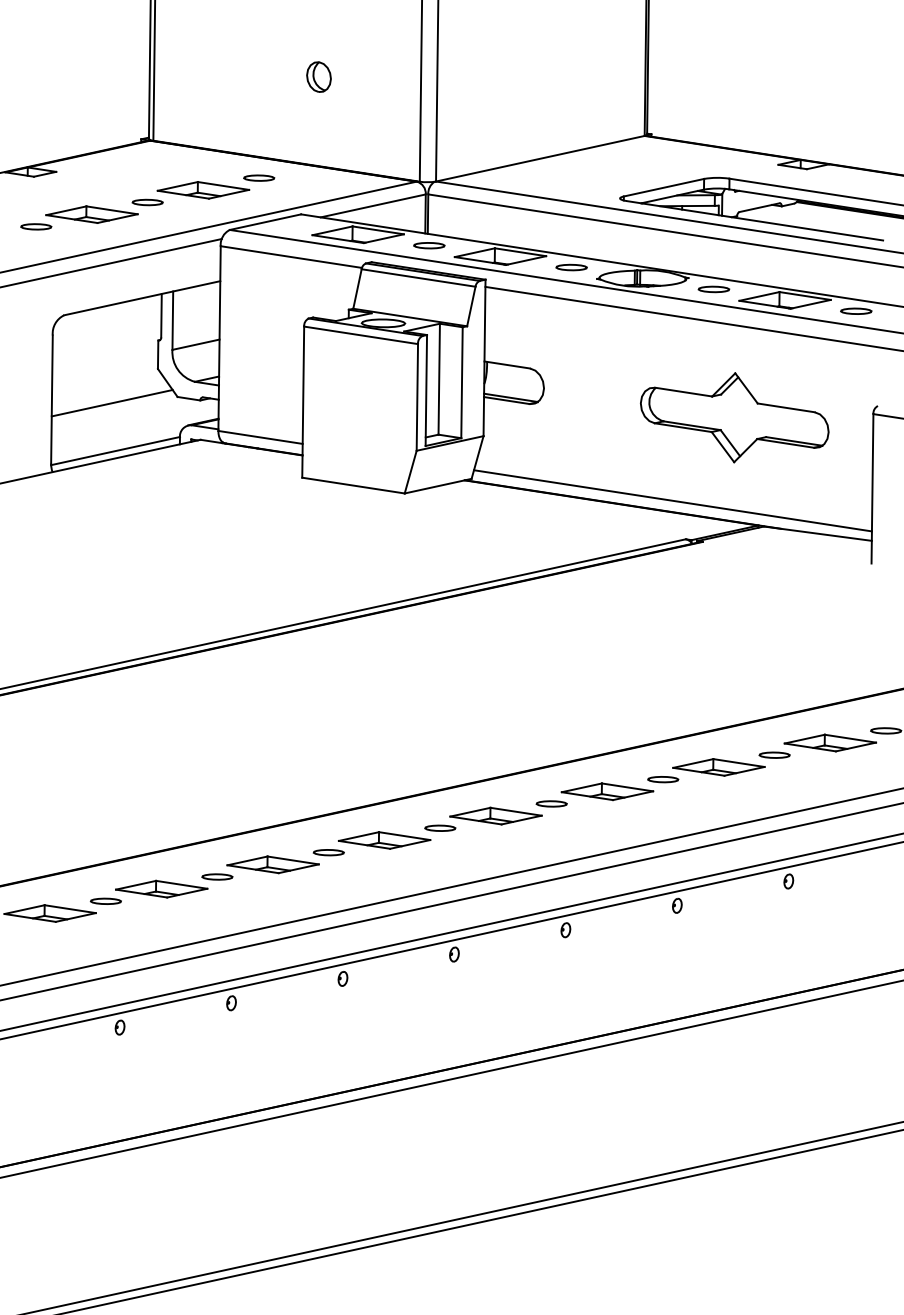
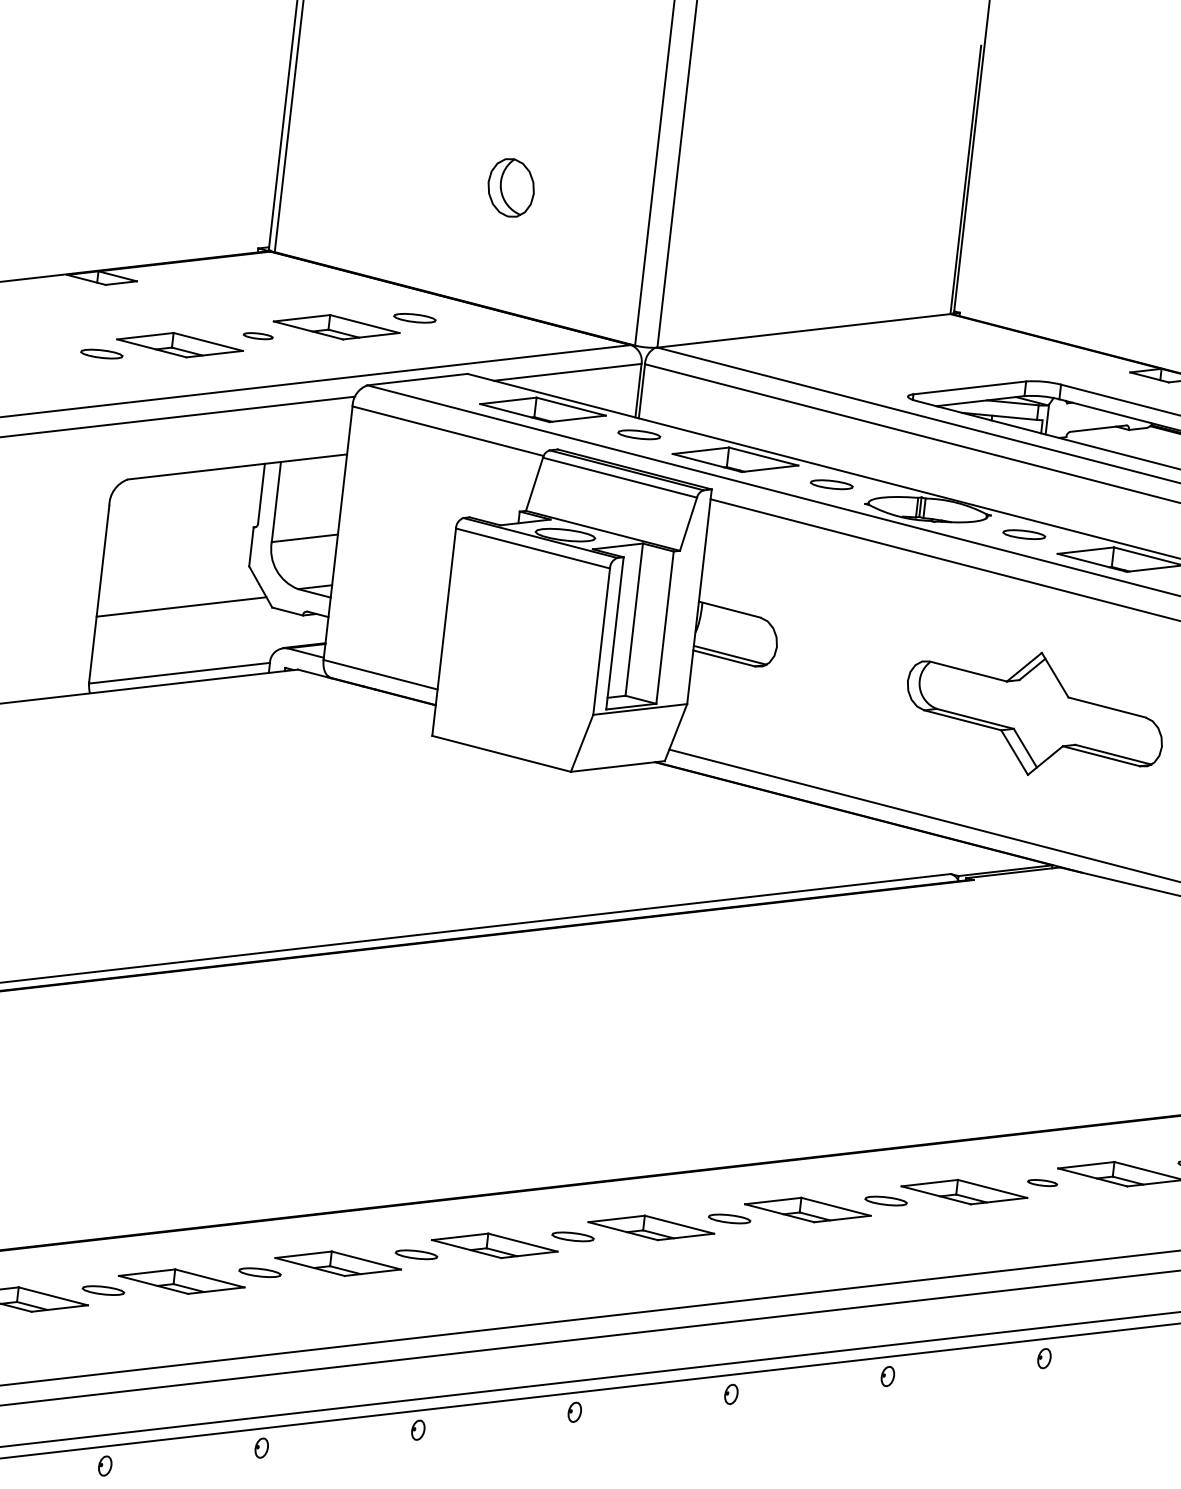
part: (318, 76) -> (510, 186), size x1.4
part: (147, 202) -> (258, 336), size x0.7
part: (774, 754) -> (1042, 1182), size x0.7

